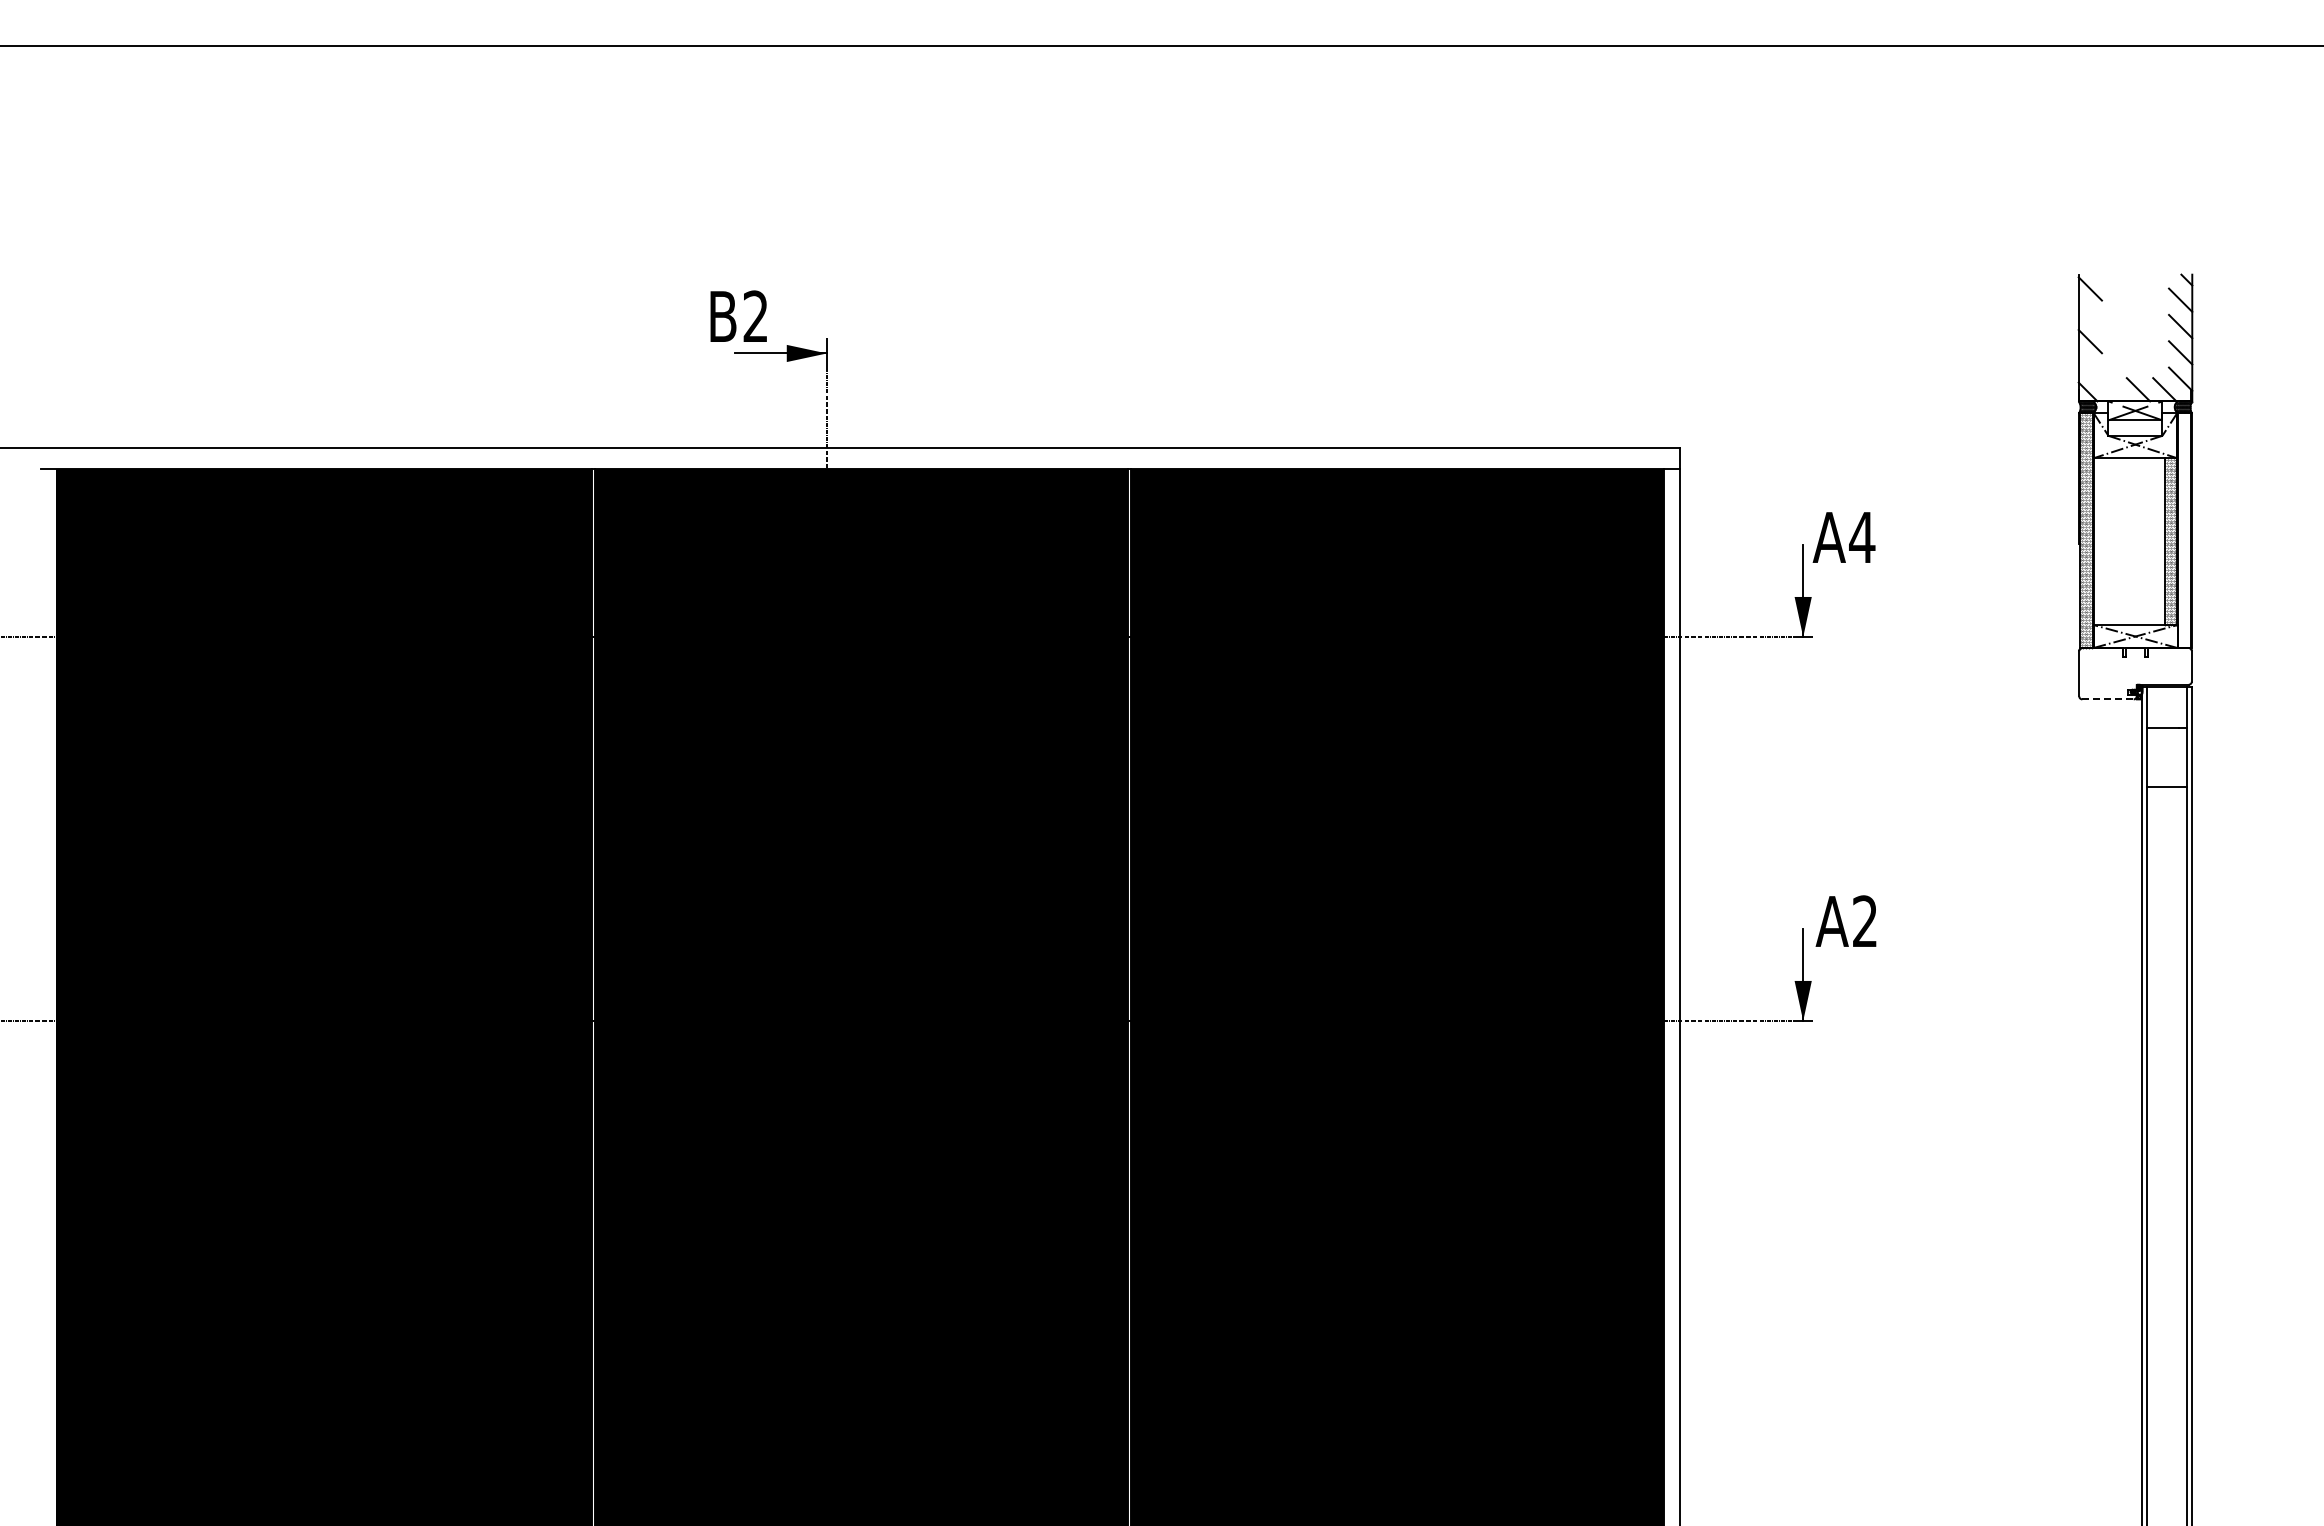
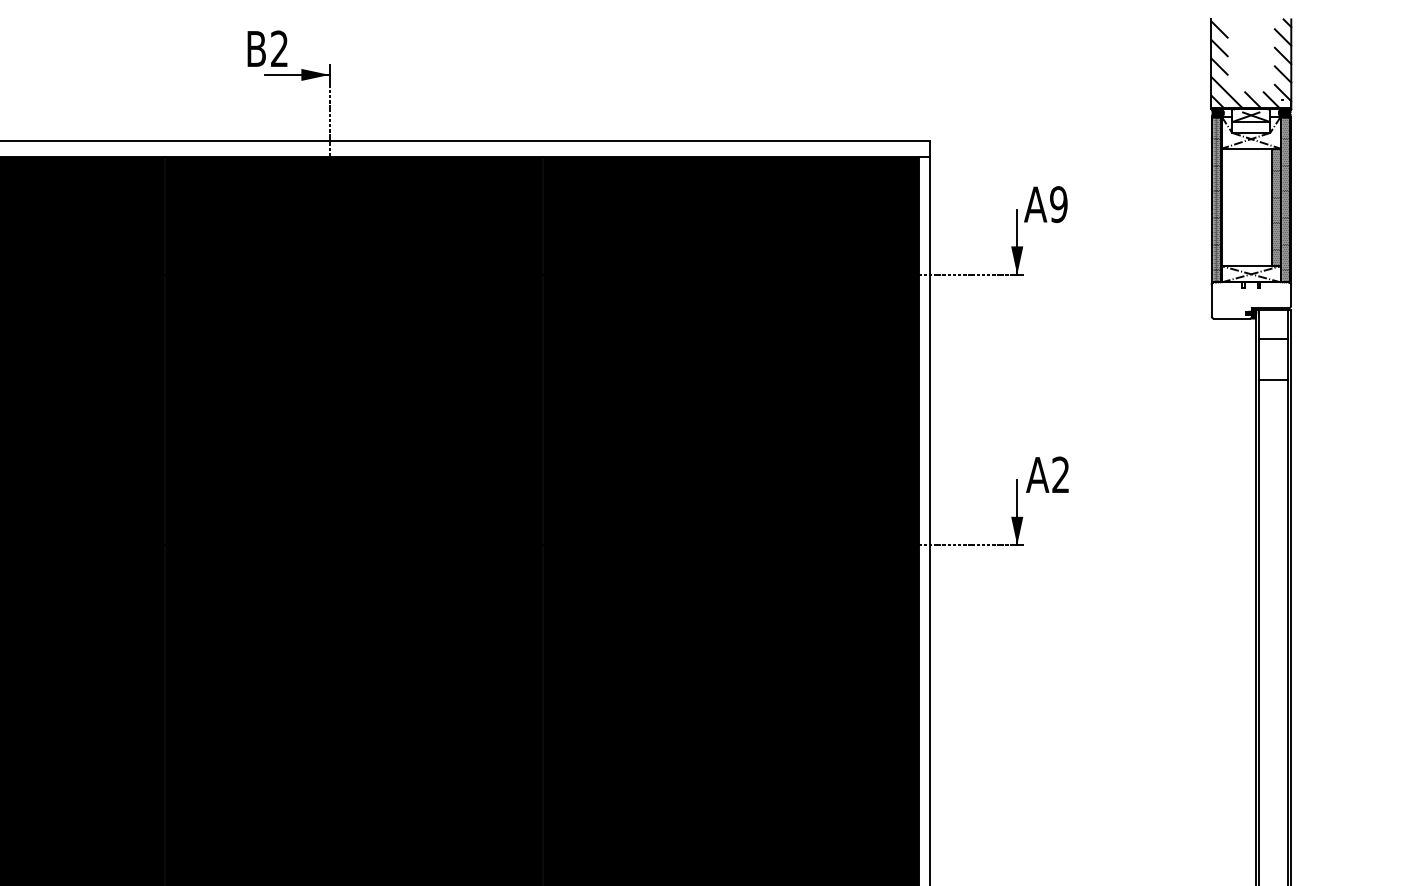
line: (2089, 314) -> (1218, 47), added
line: (2100, 378) -> (1226, 92), added
hatch: (2184, 531) -> (1285, 200), added
text: (1862, 537) -> (1059, 204), A4 -> A9
line: (2108, 699) -> (1232, 318), dashed -> solid

